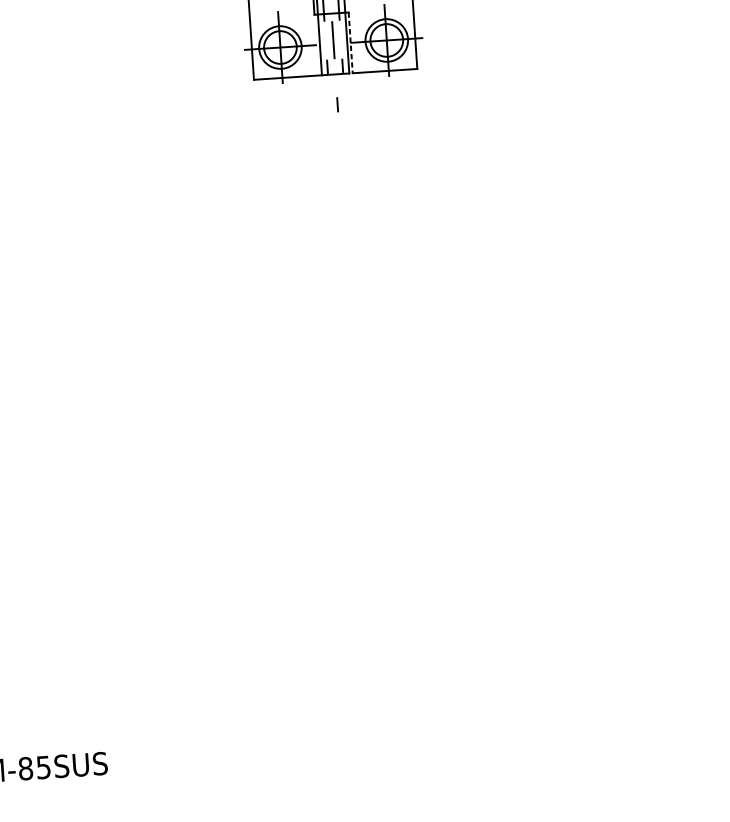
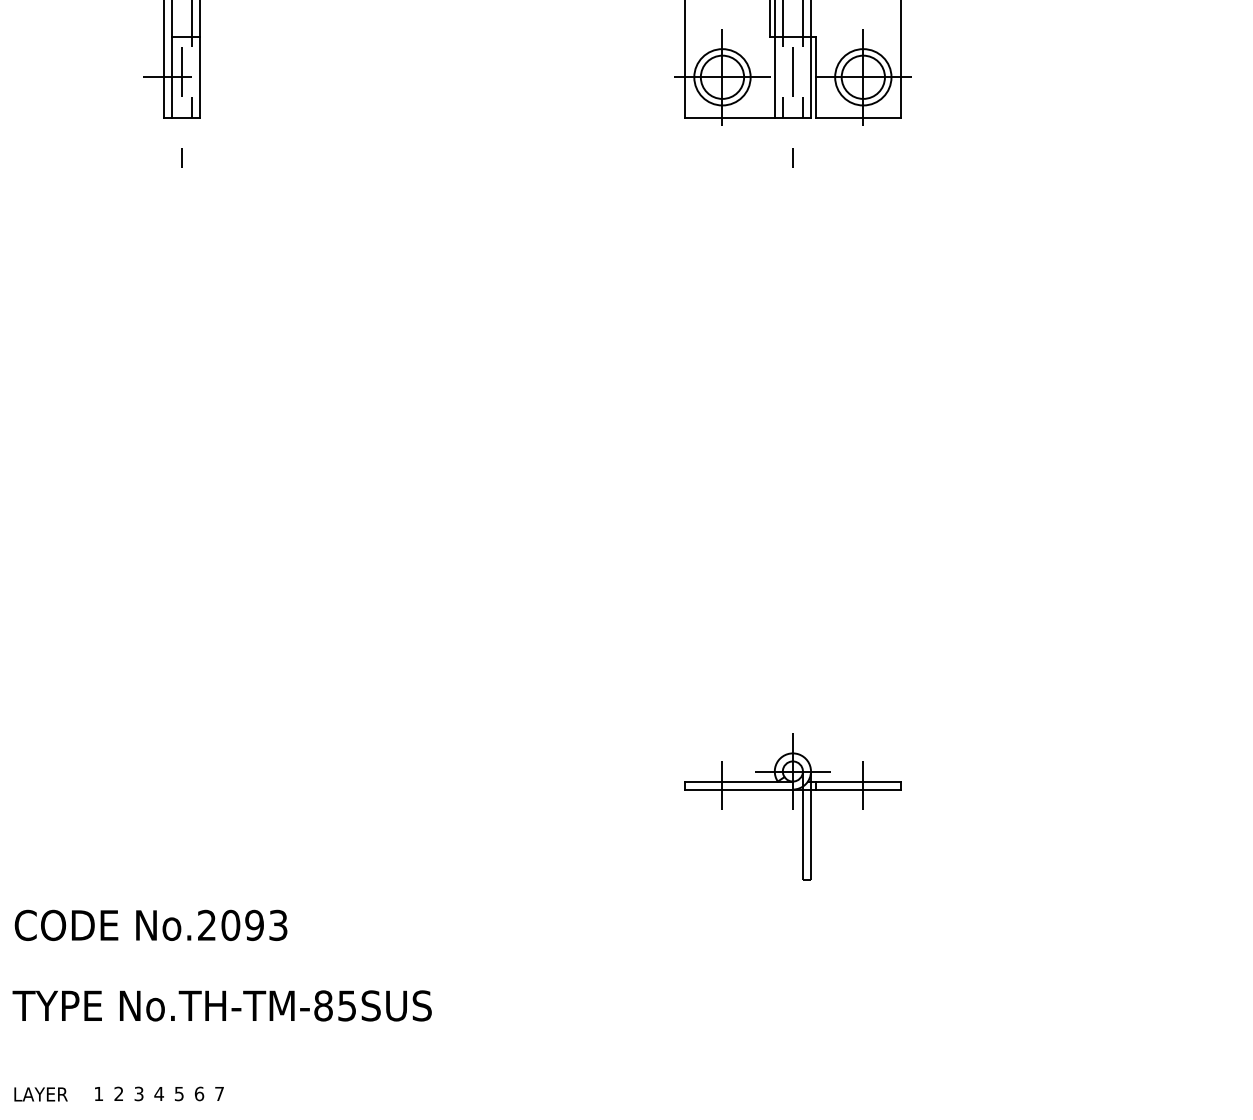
line: (350, 43) -> (815, 77), dashed -> solid
part: (369, 594) -> (792, 806), added

